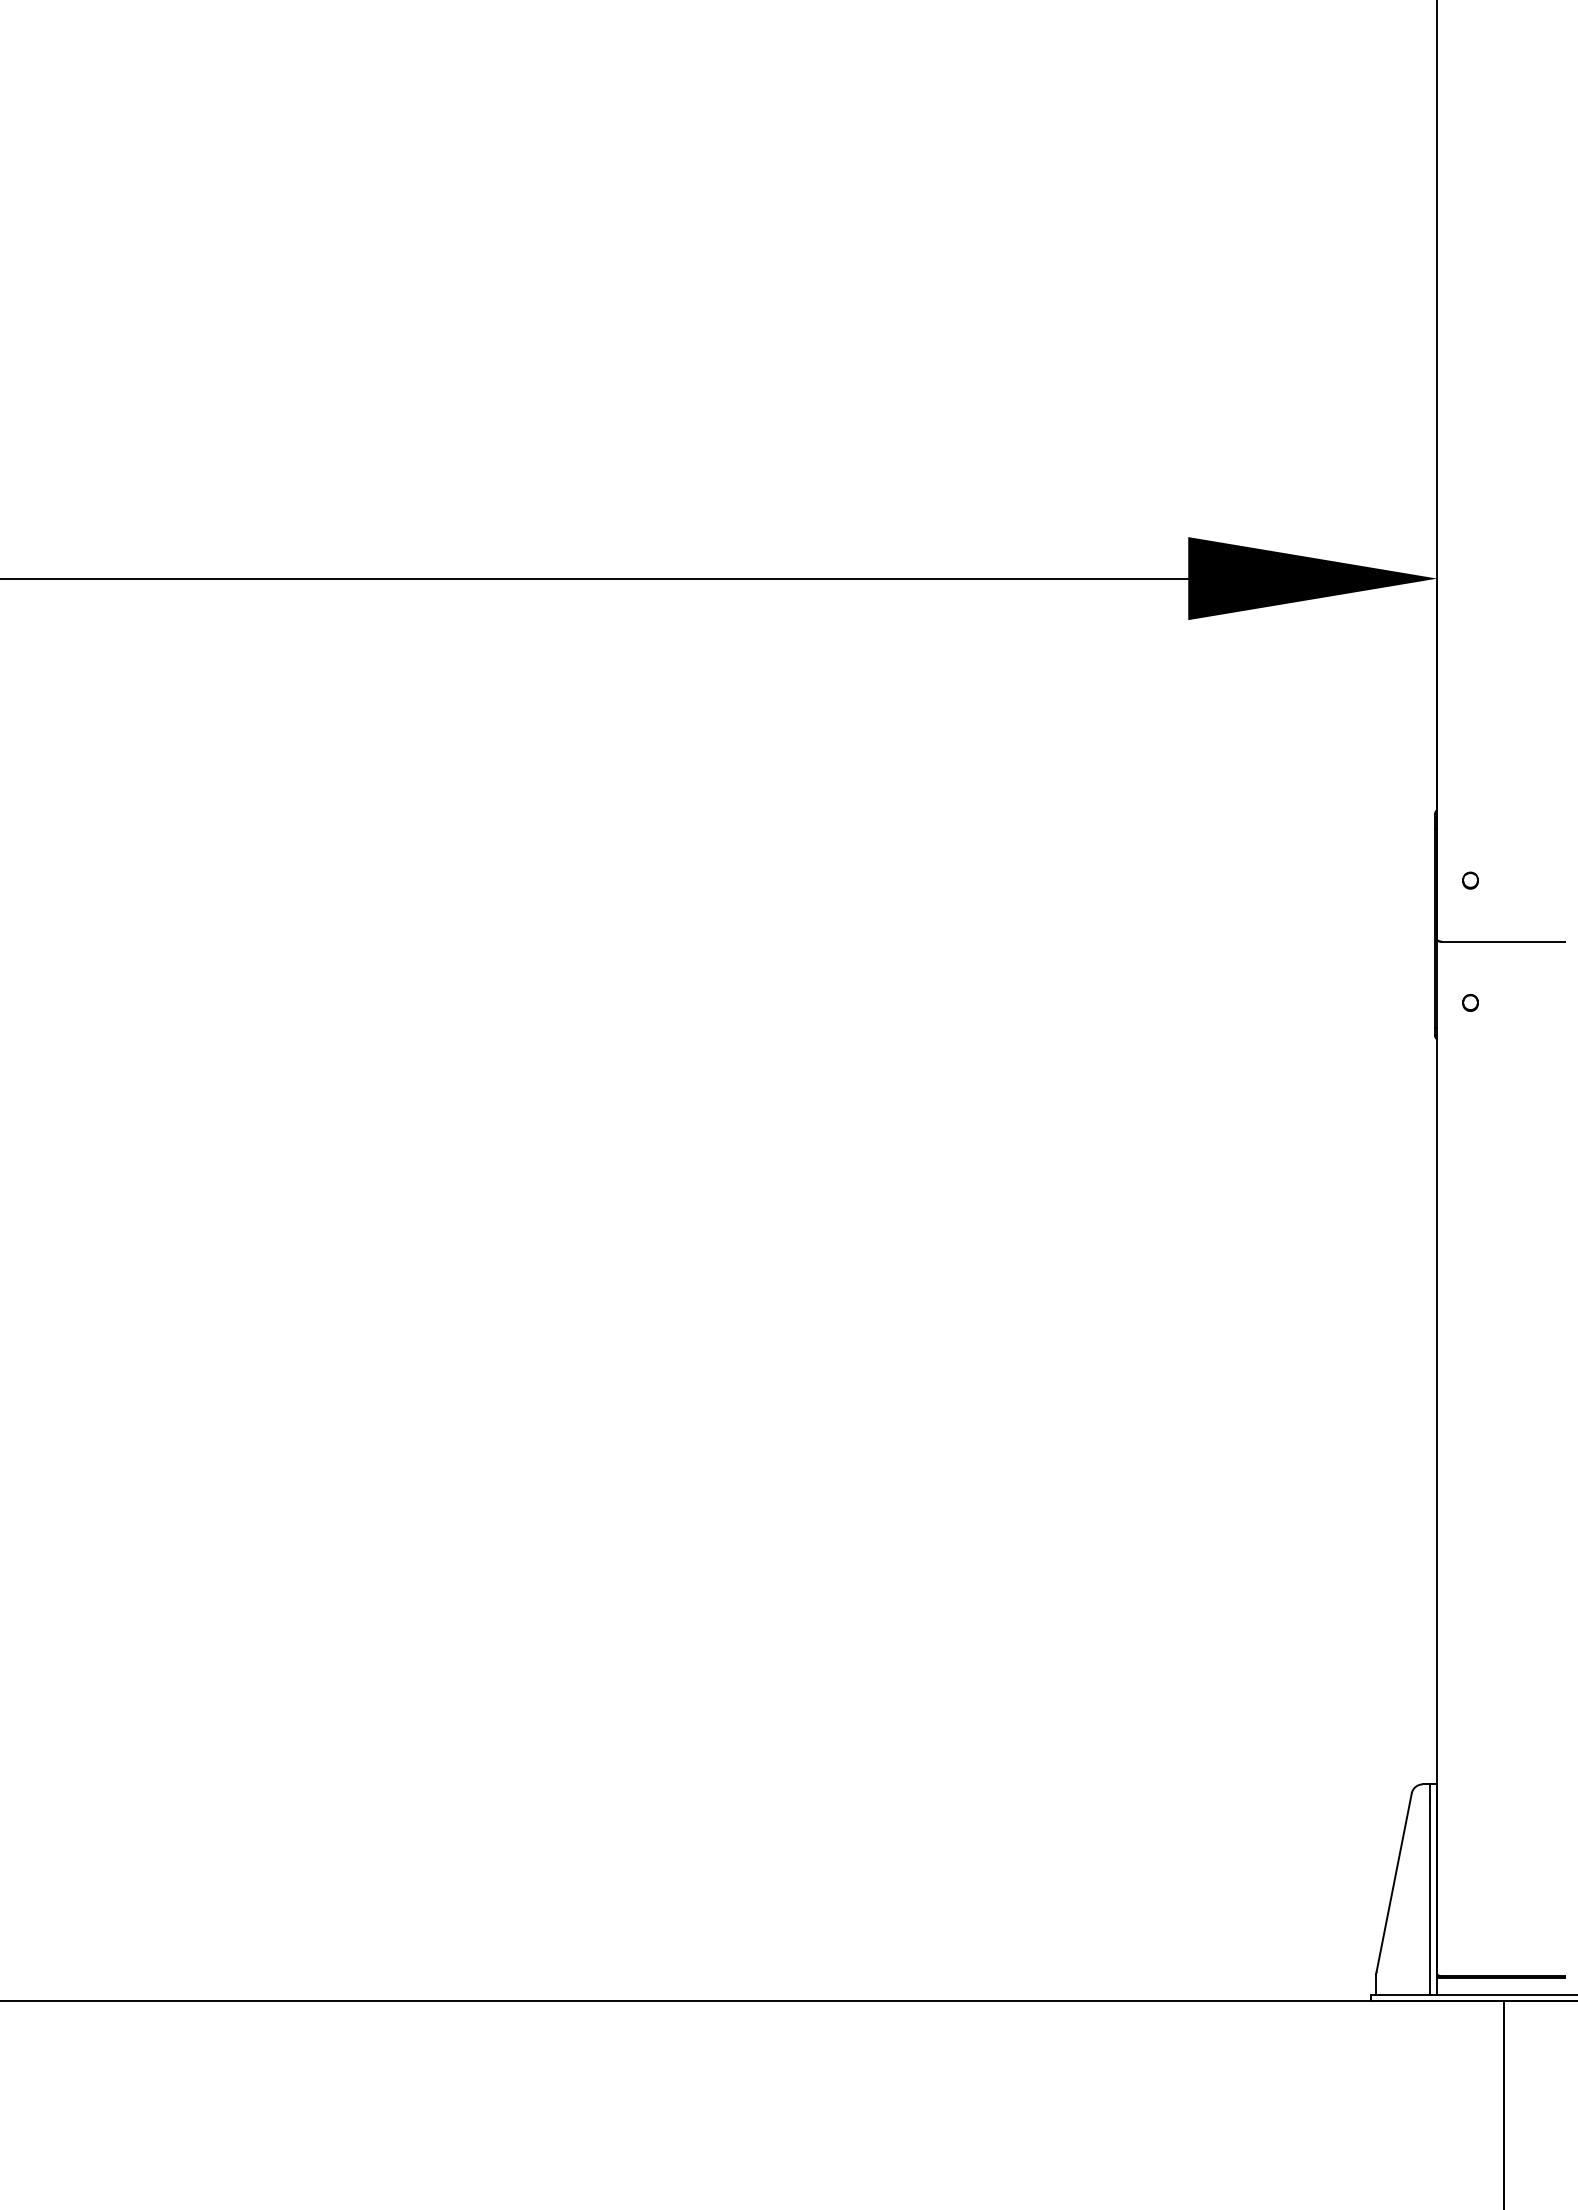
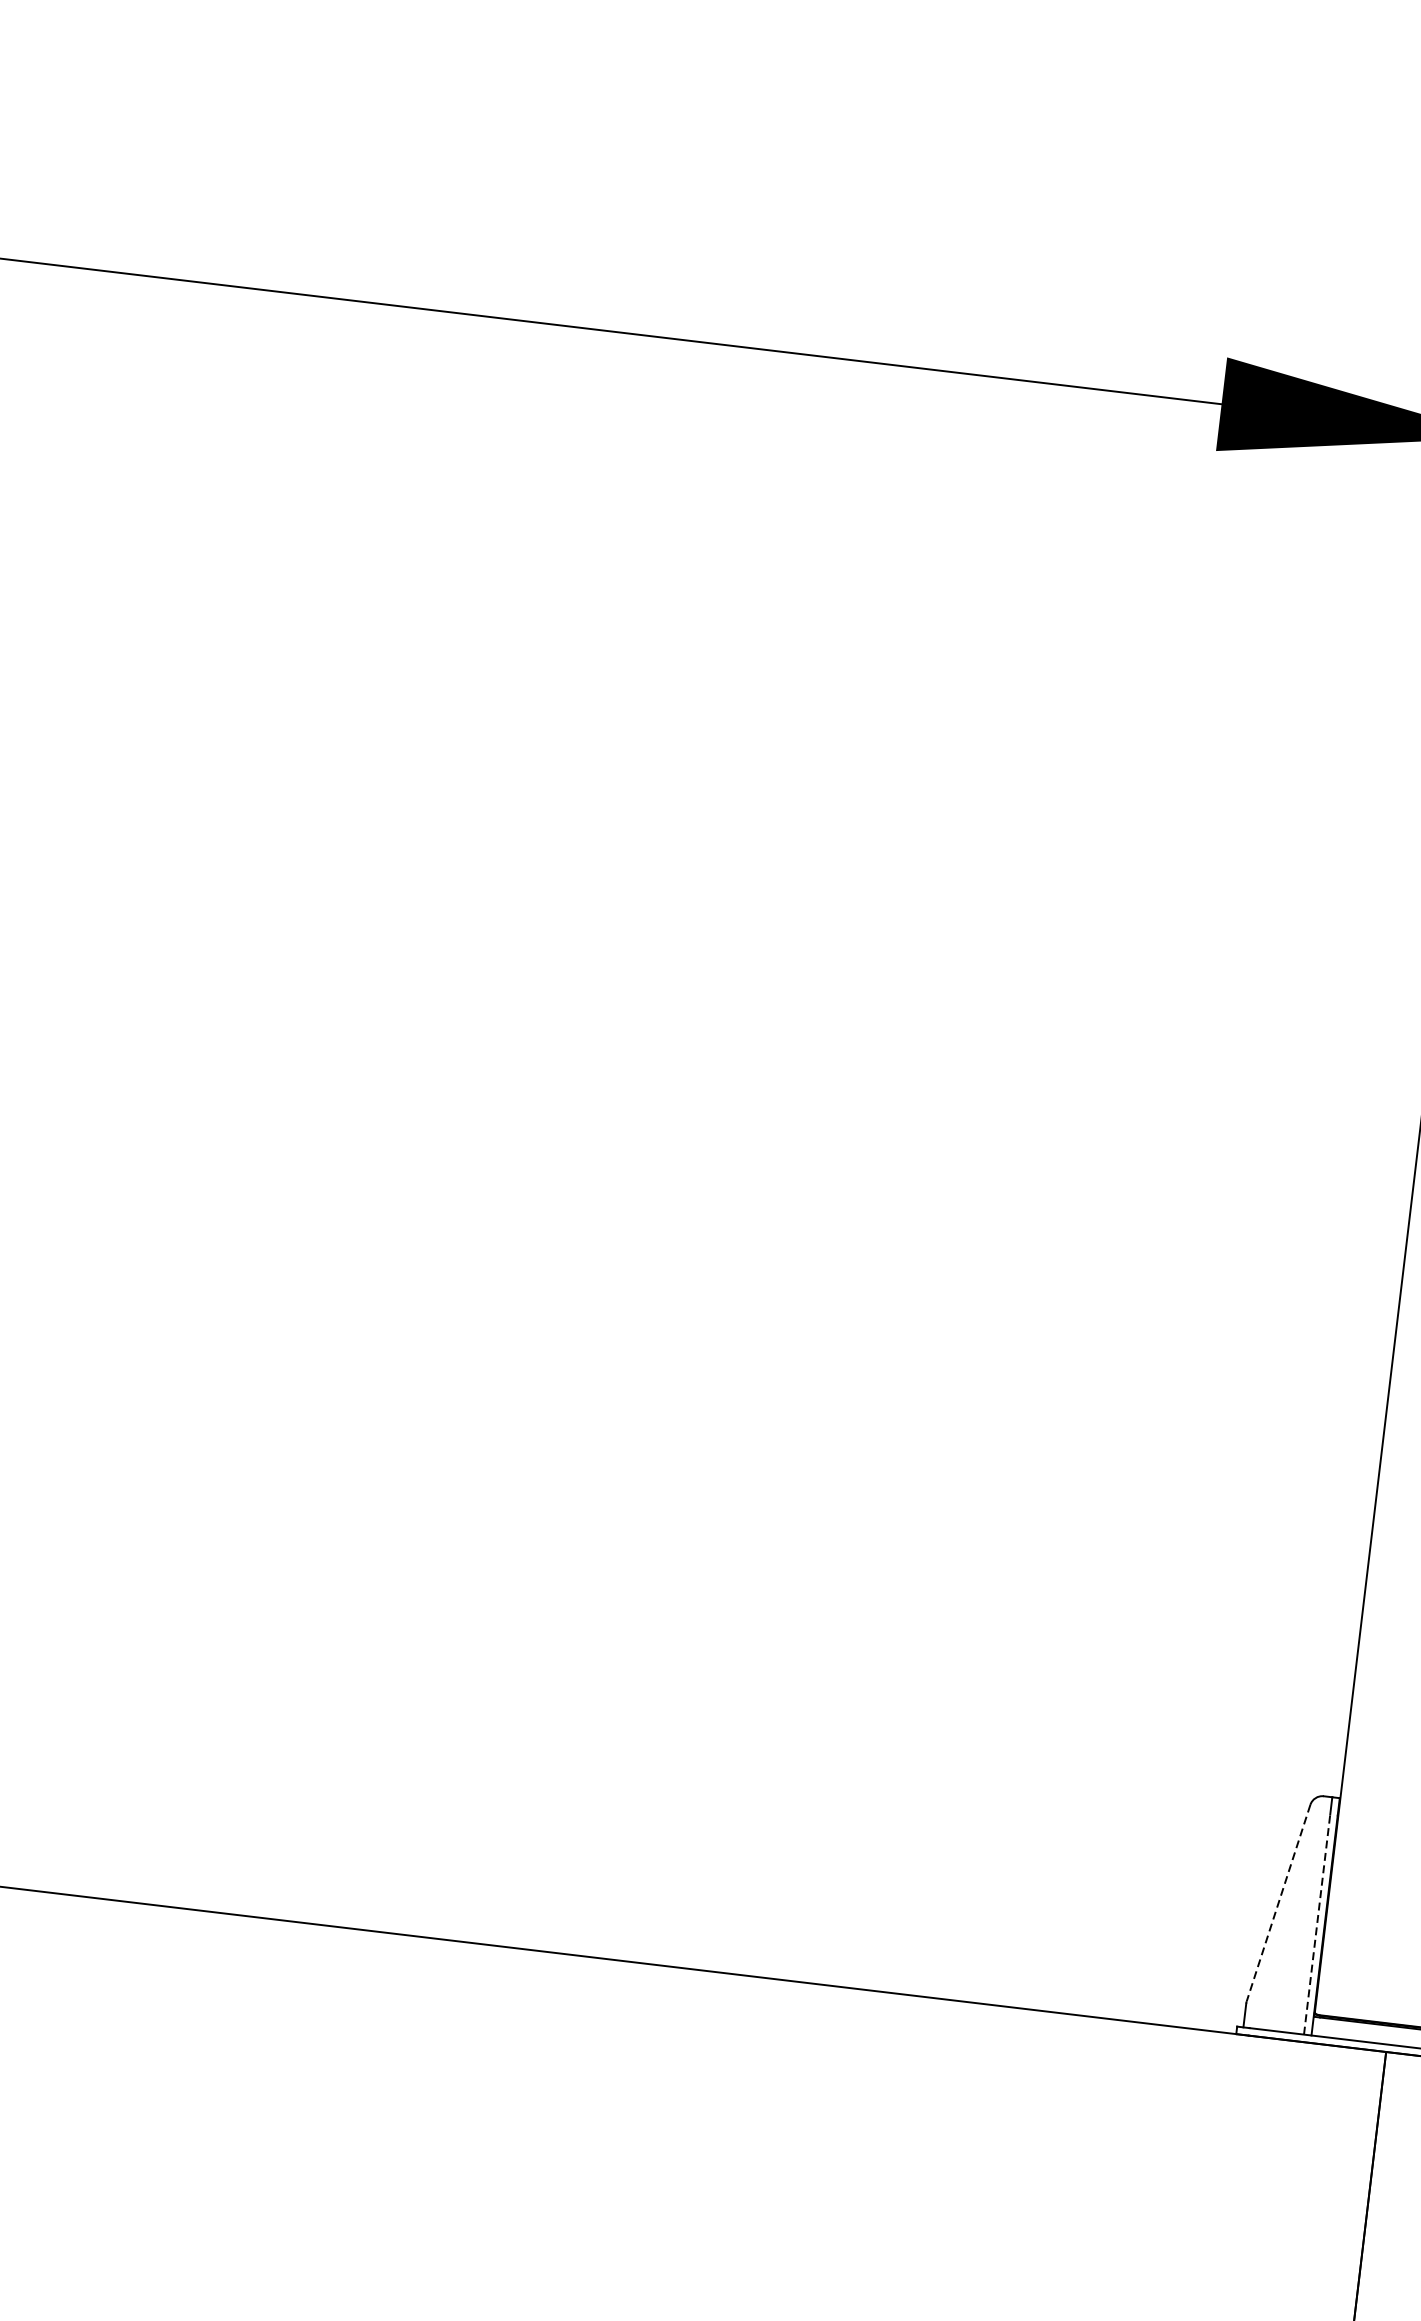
line: (1394, 1882) -> (1278, 1903), solid -> dashed
line: (1430, 1896) -> (1317, 1923), solid -> dashed

